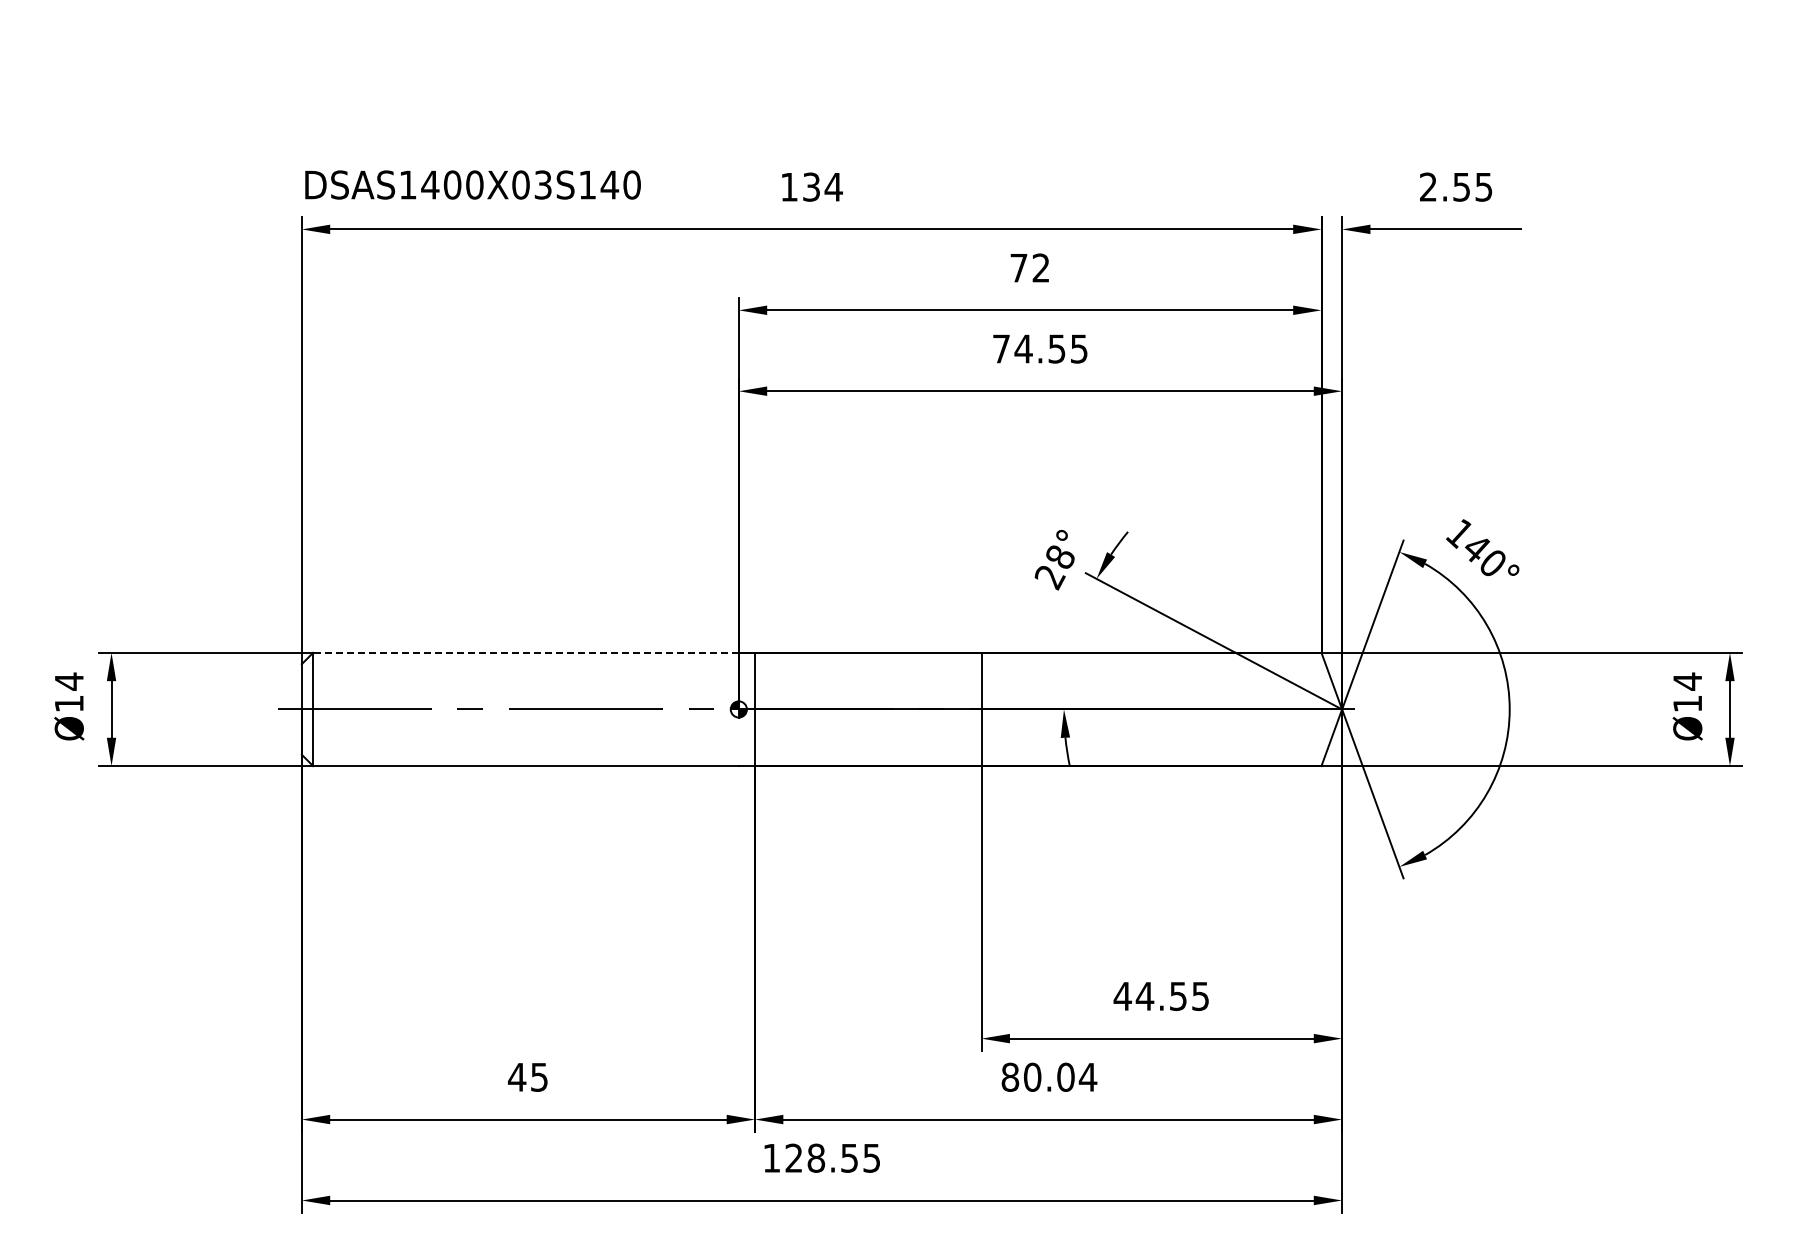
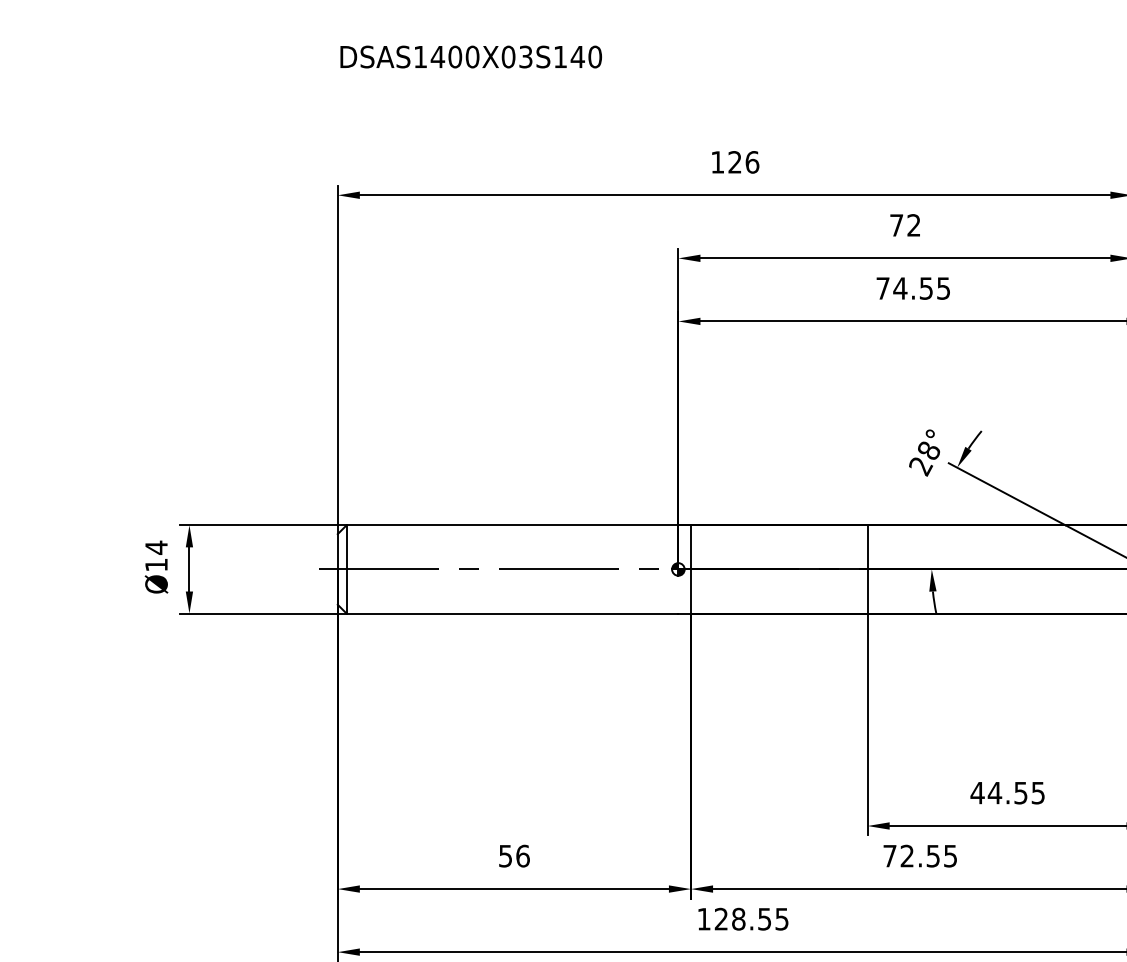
text: (472, 184) -> (470, 56), moved
text: (822, 186) -> (743, 161), 134 -> 126
line: (526, 652) -> (512, 525), dashed -> solid
text: (528, 1076) -> (514, 855), 45 -> 56
text: (1049, 1076) -> (920, 855), 80.04 -> 72.55

